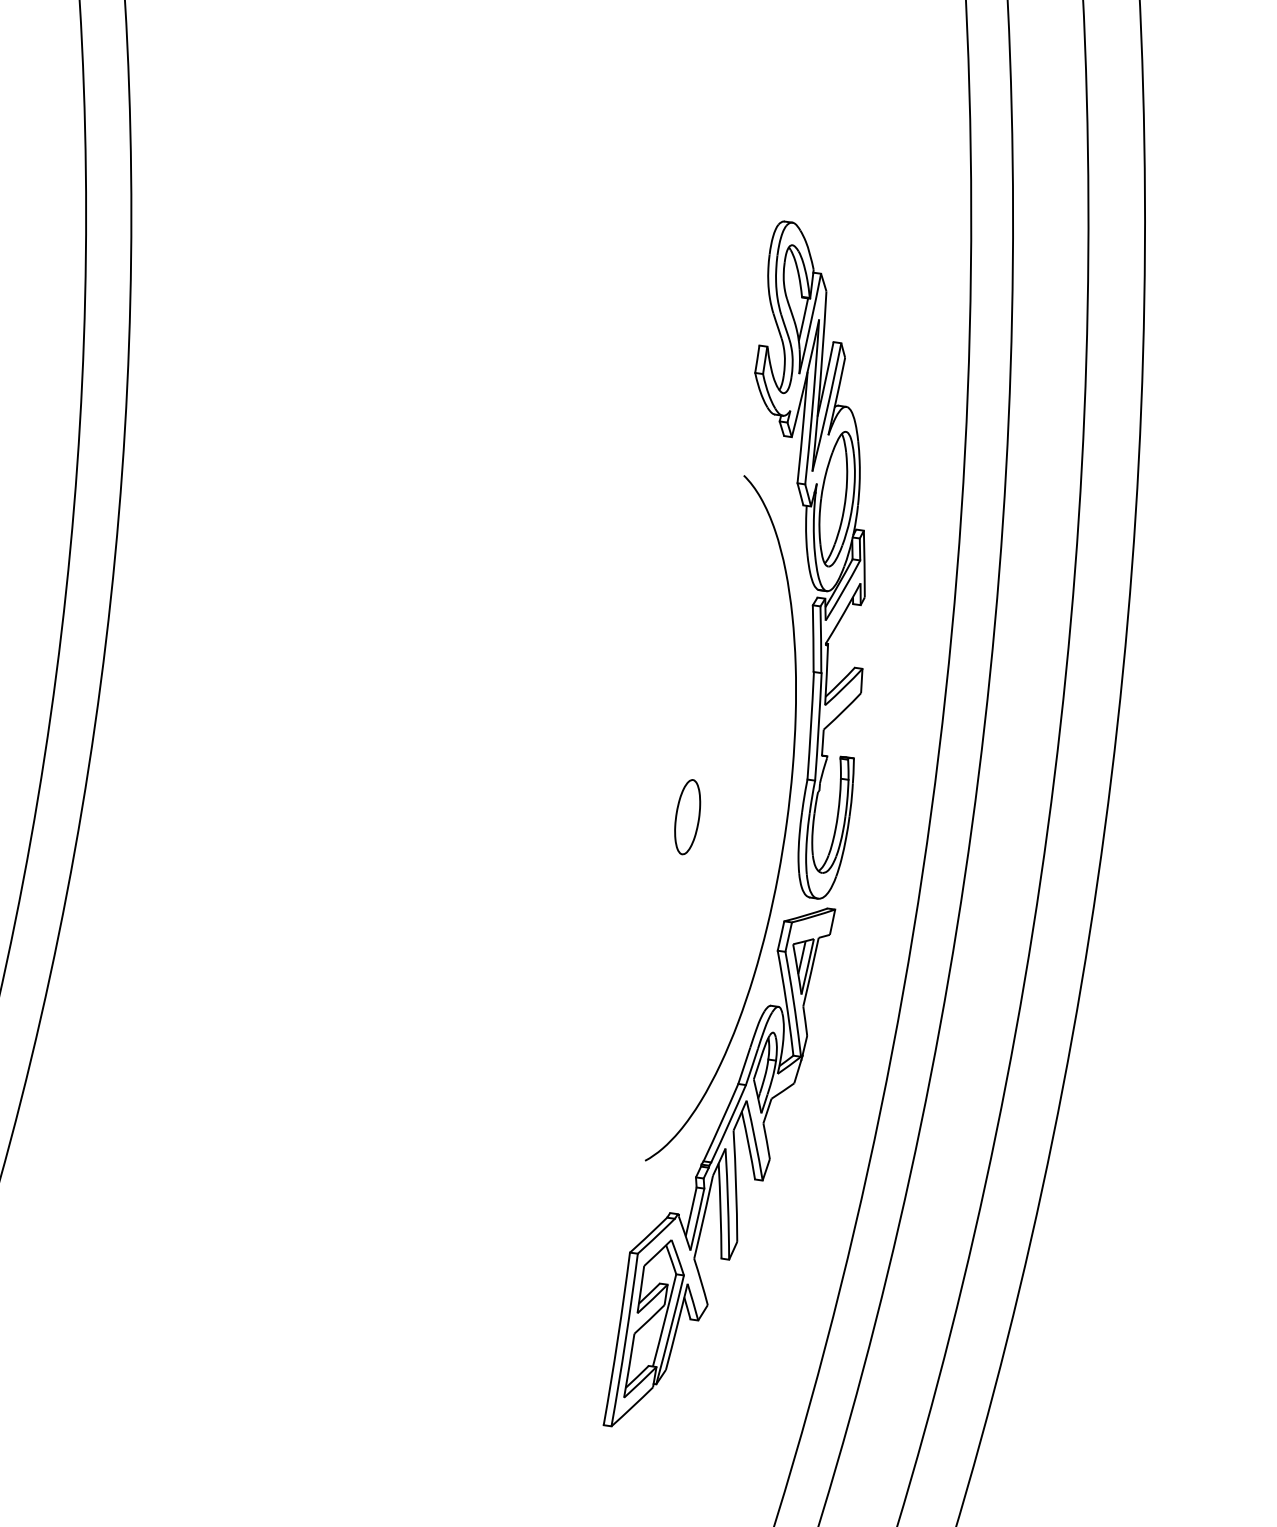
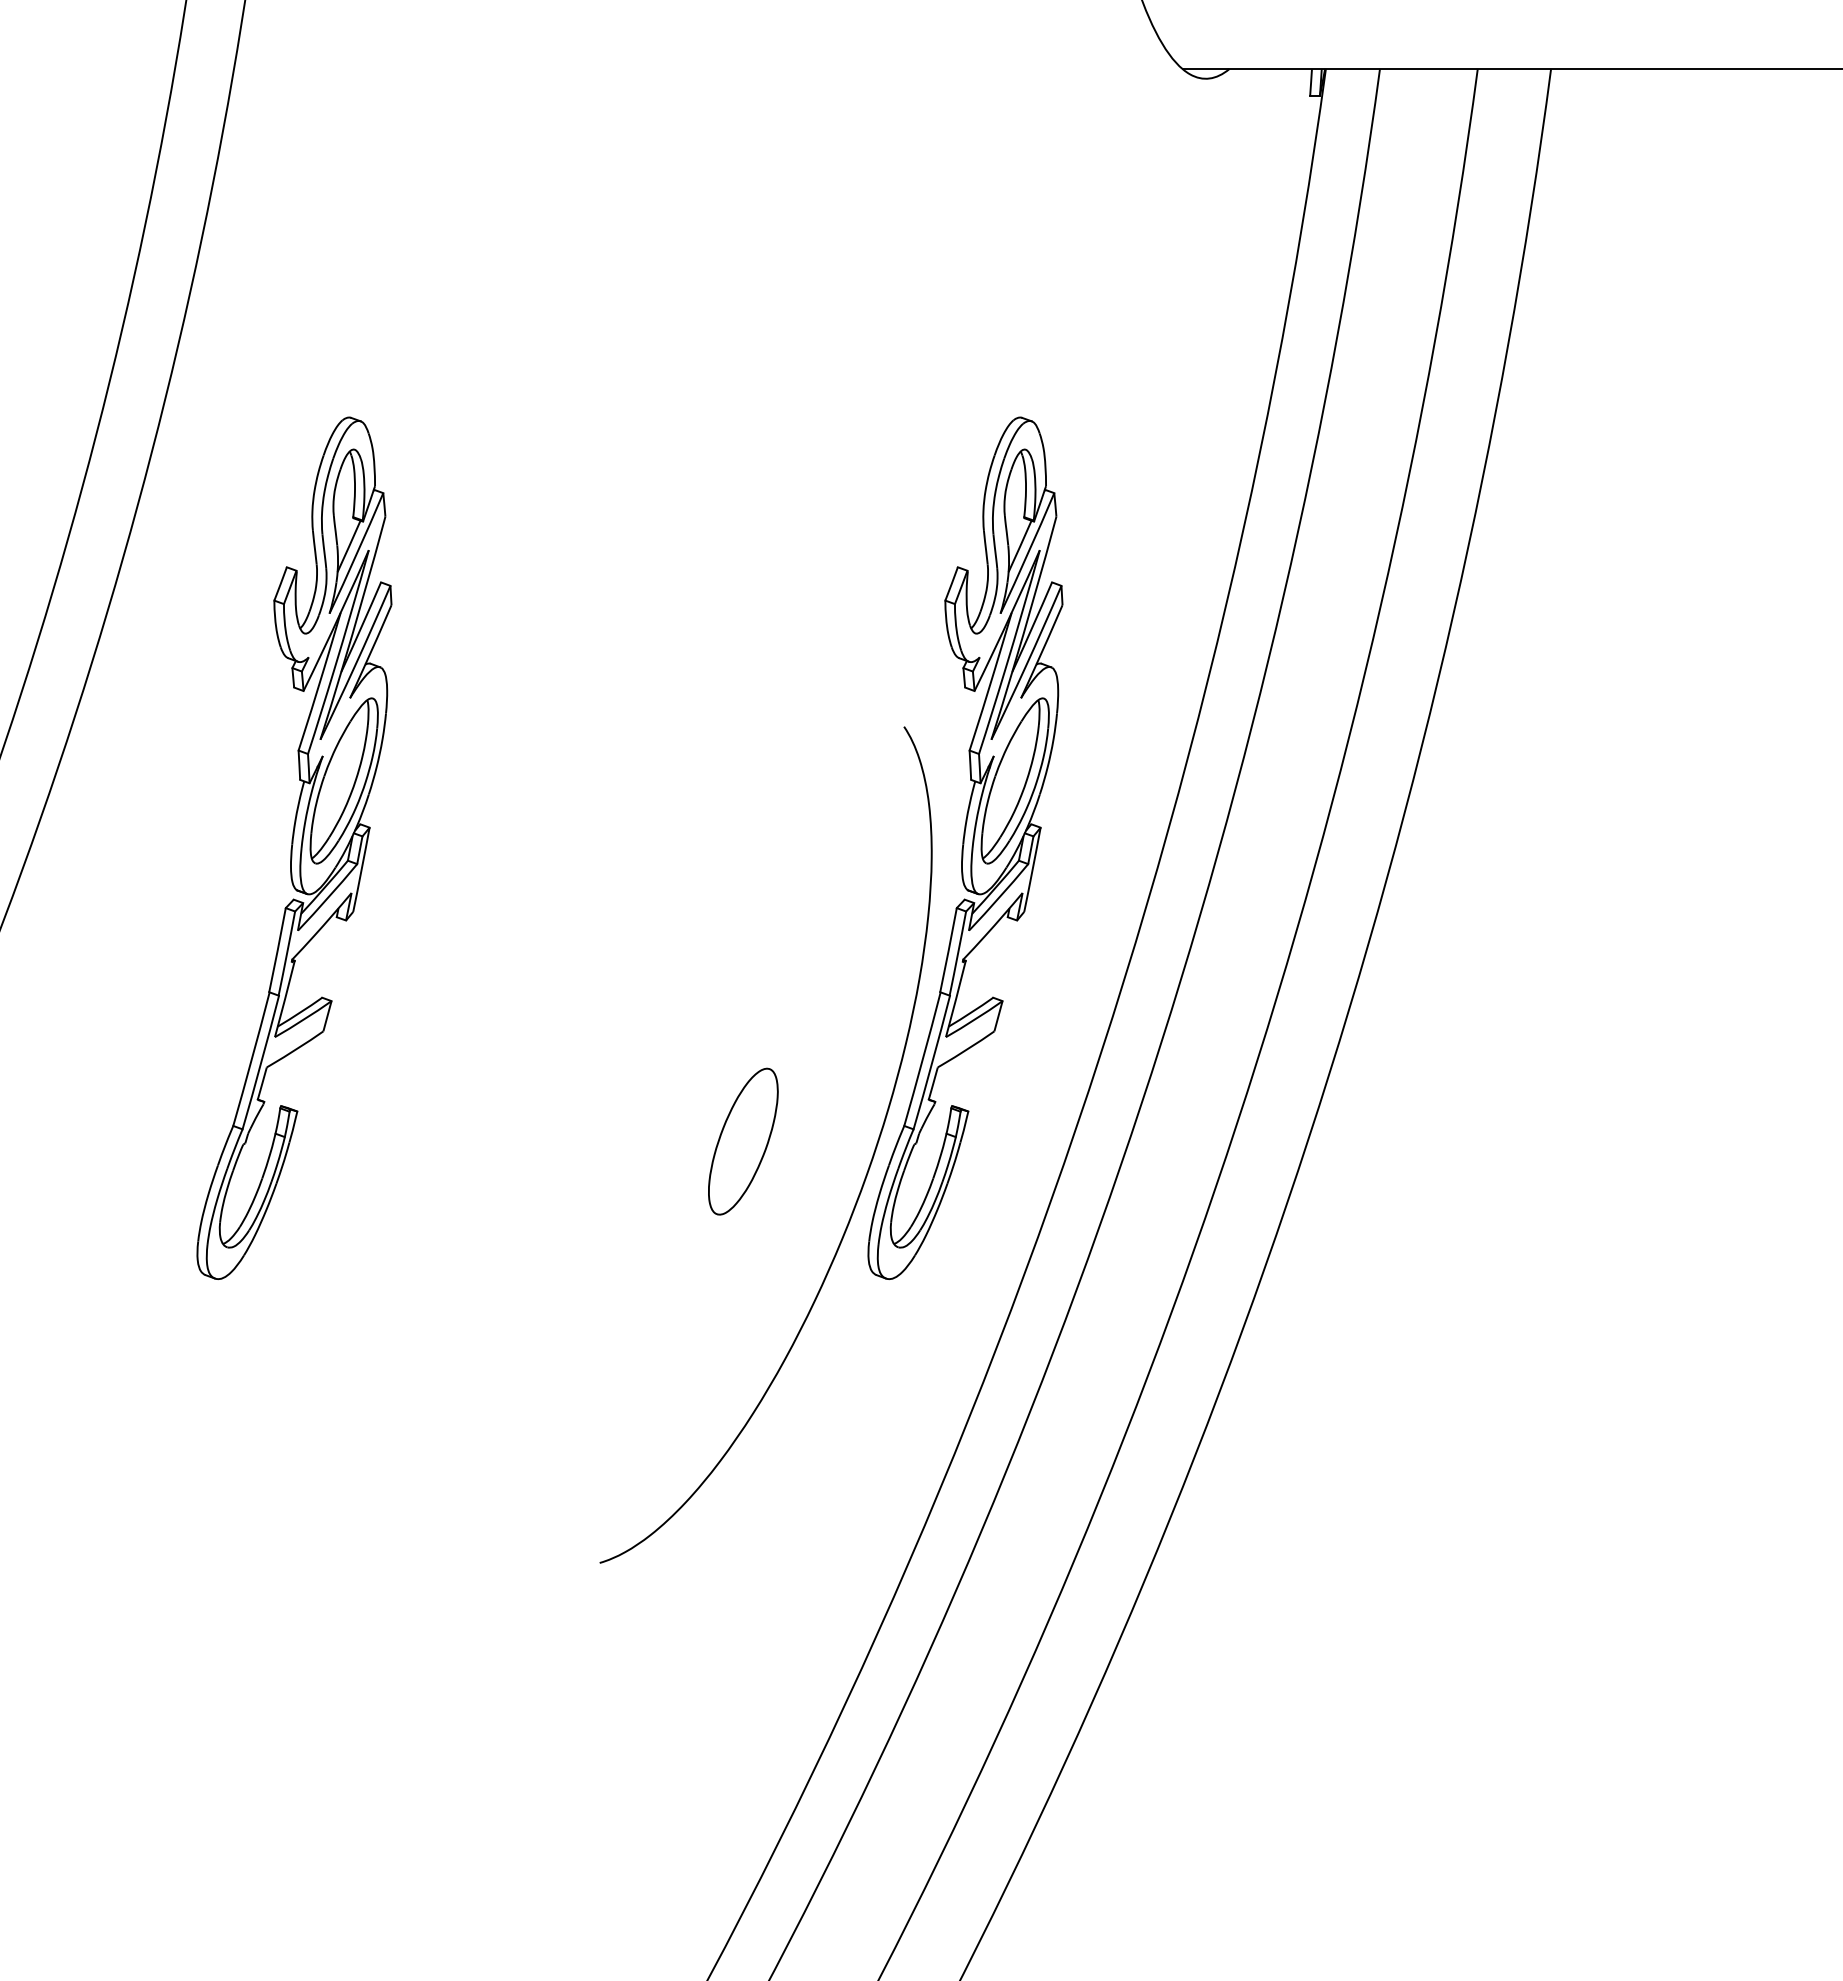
part: (298, 664) -> (294, 847), added
part: (687, 816) -> (743, 1141), size x1.6
part: (719, 1167) -> (691, 1590), removed

